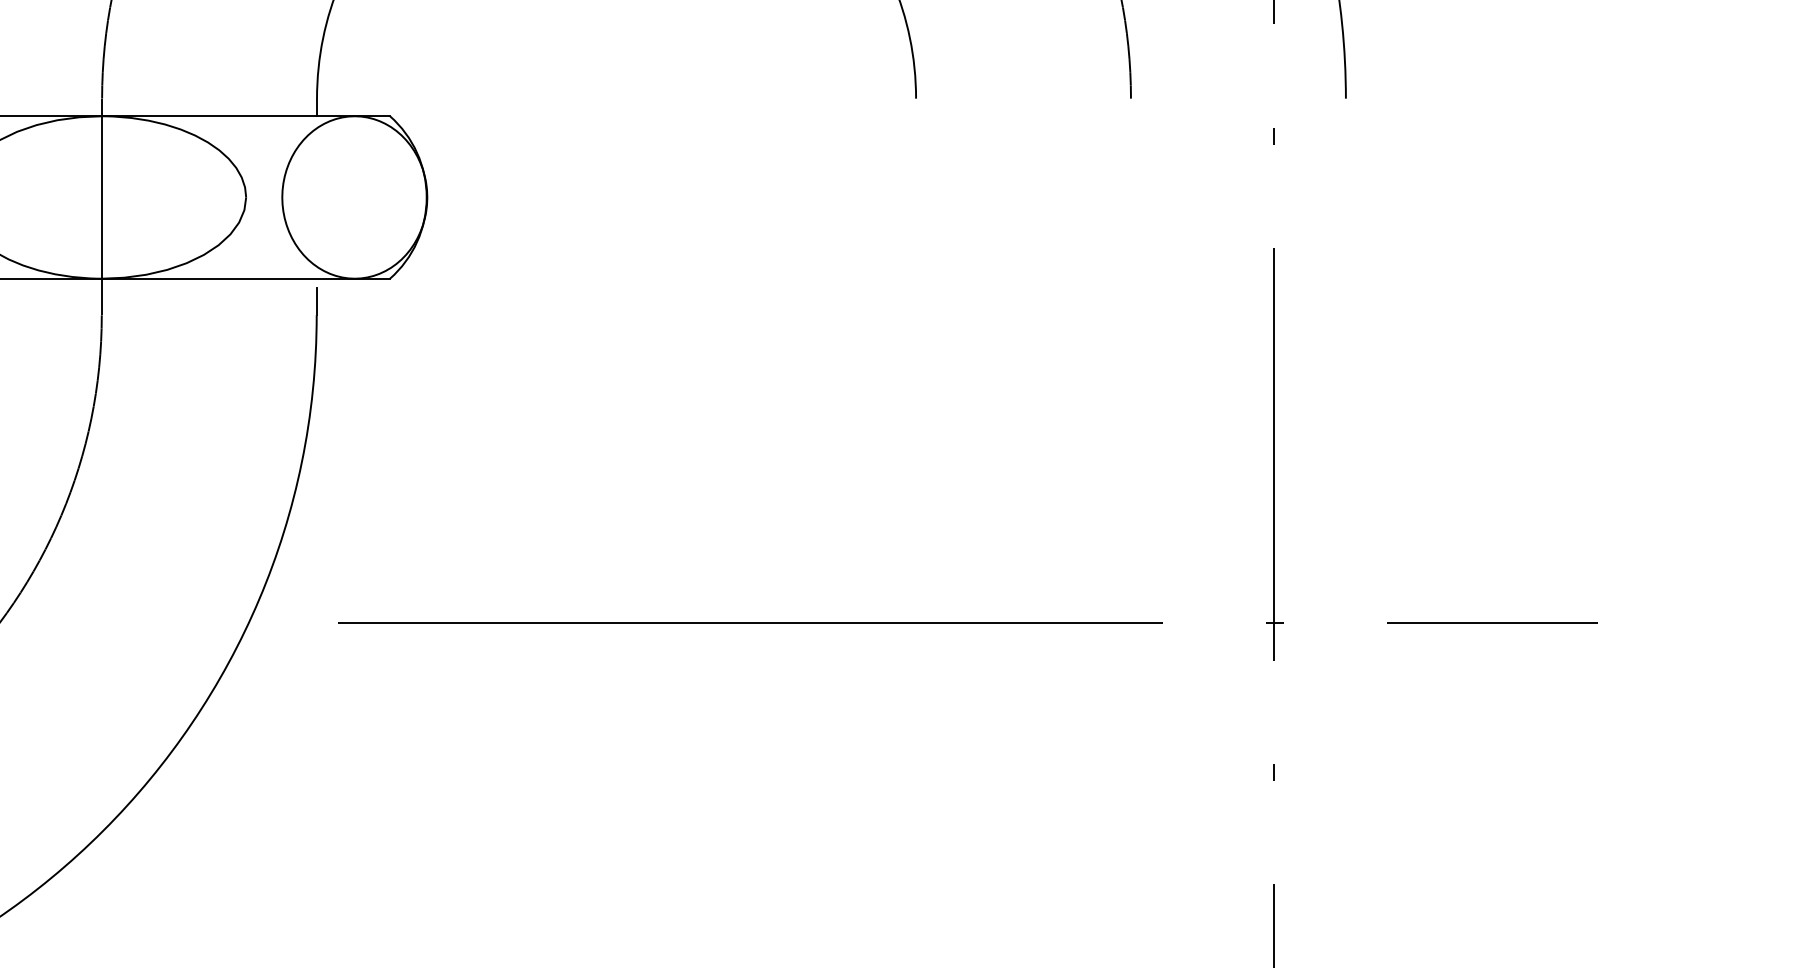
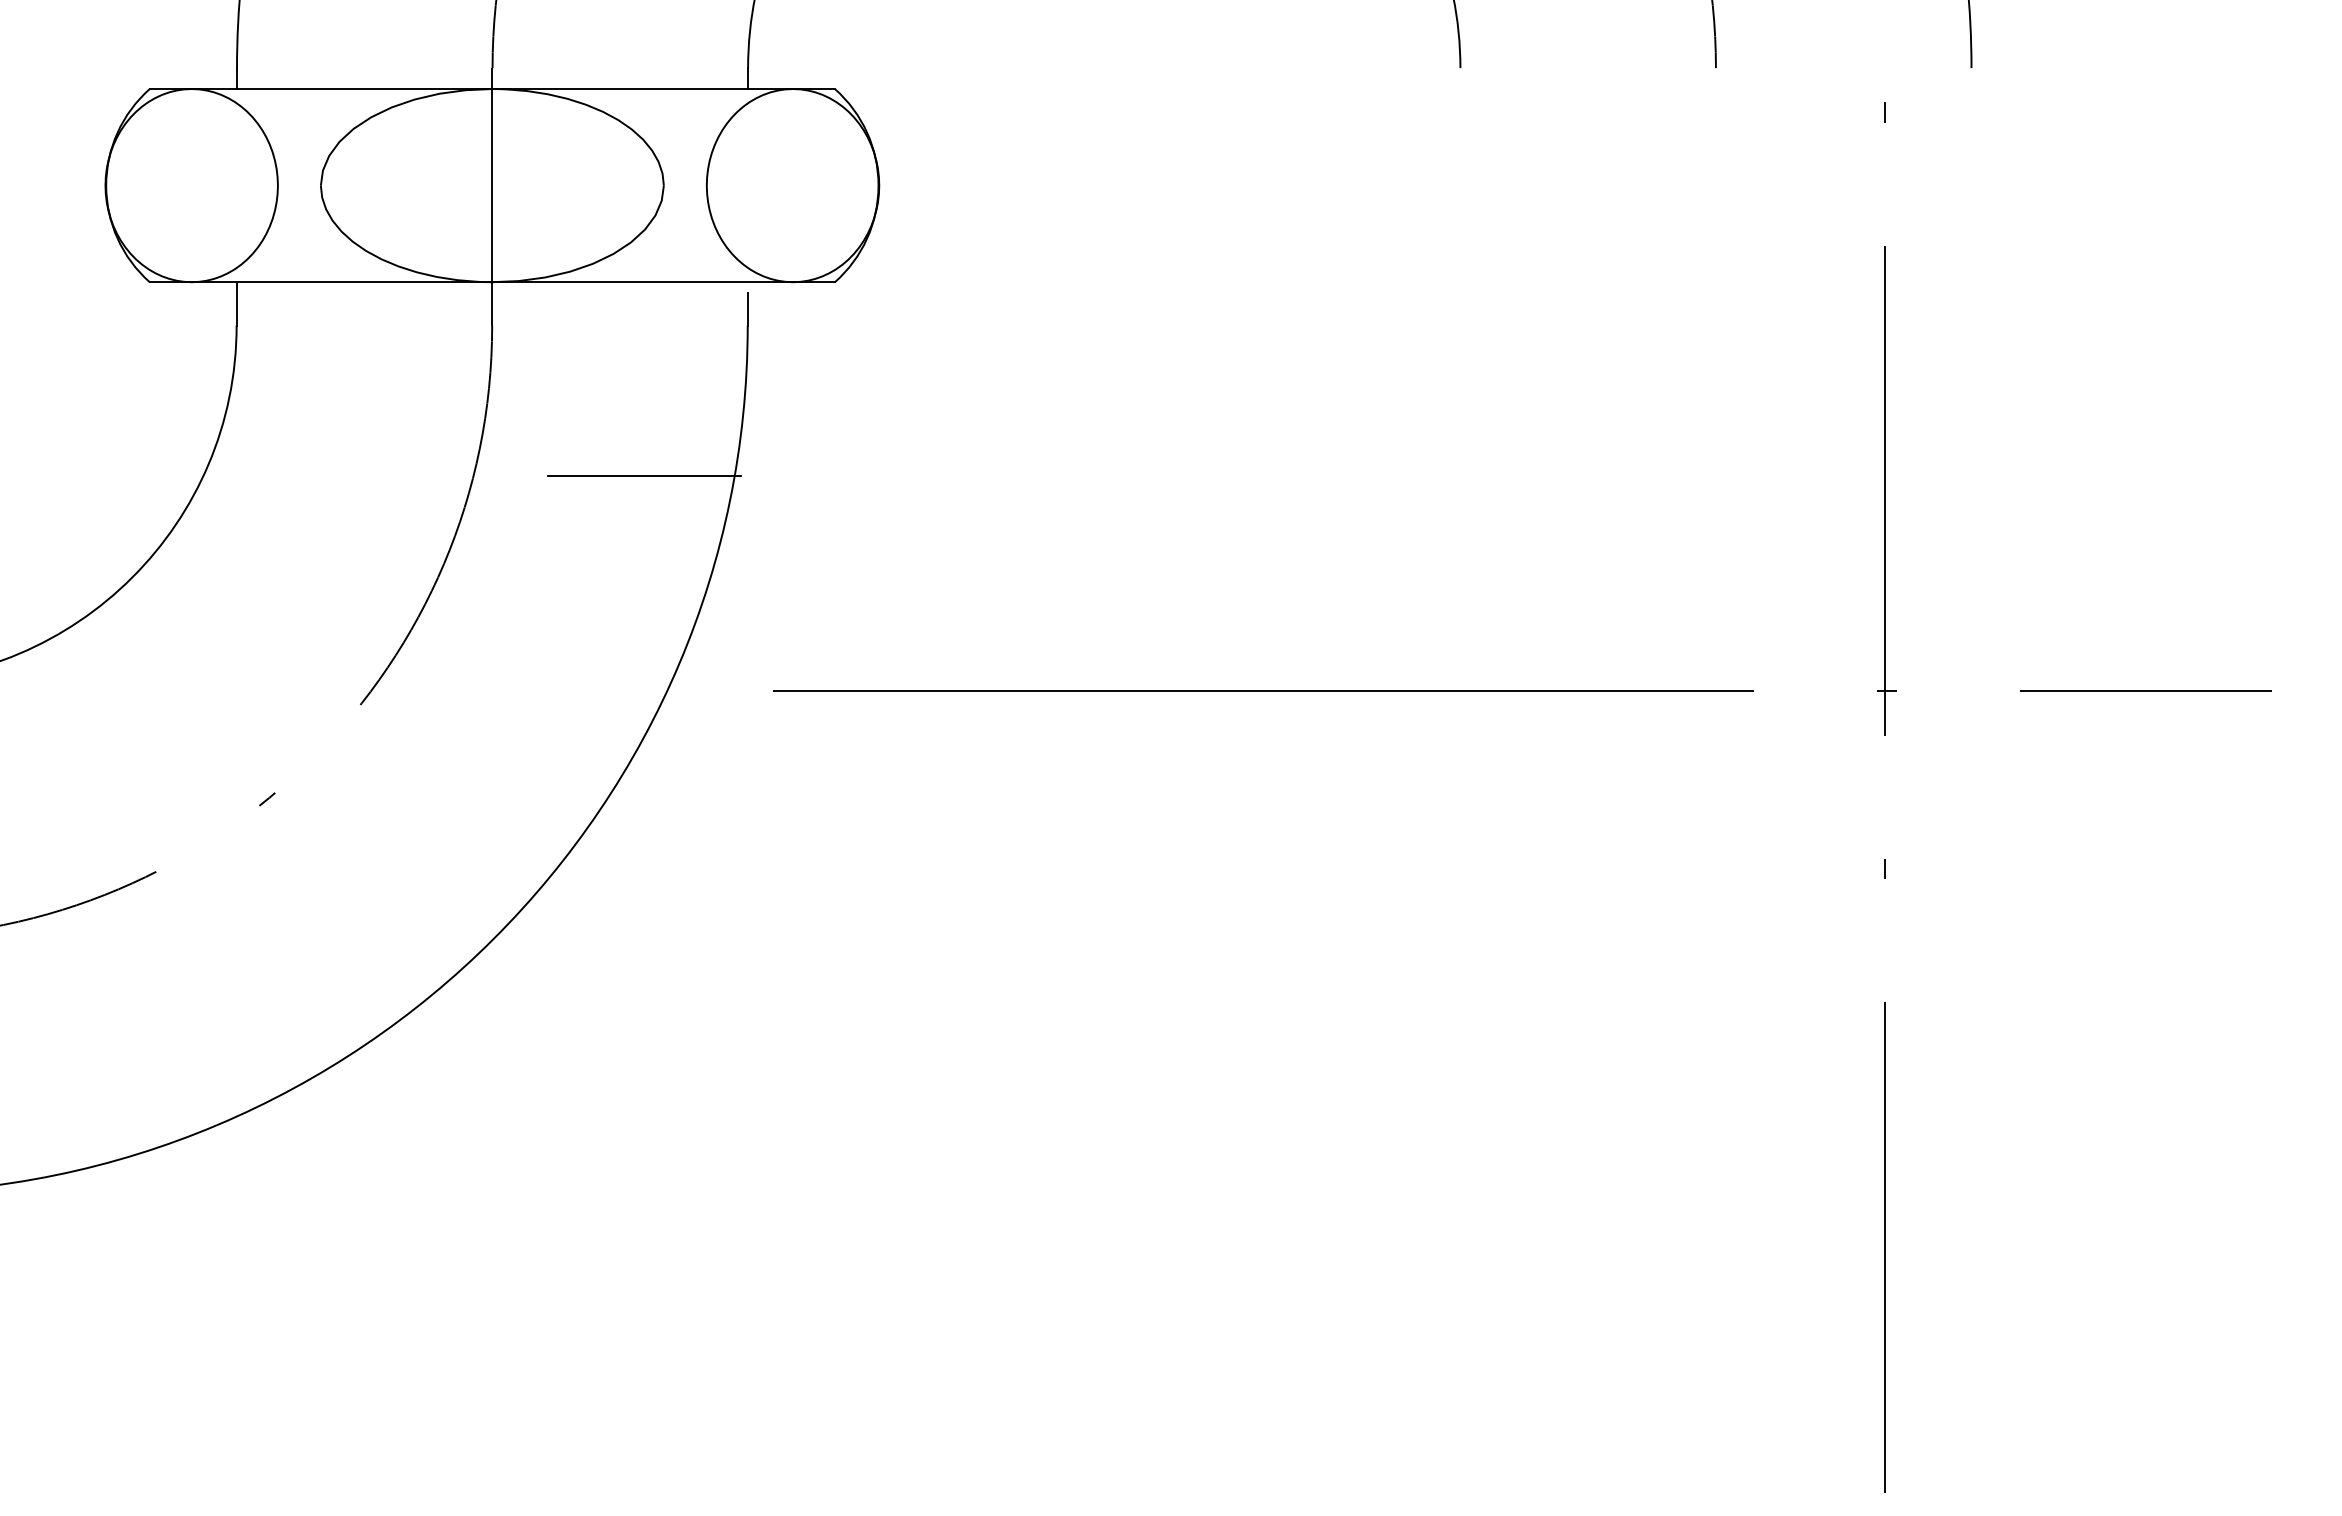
line: (229, 441) -> (643, 475), added

